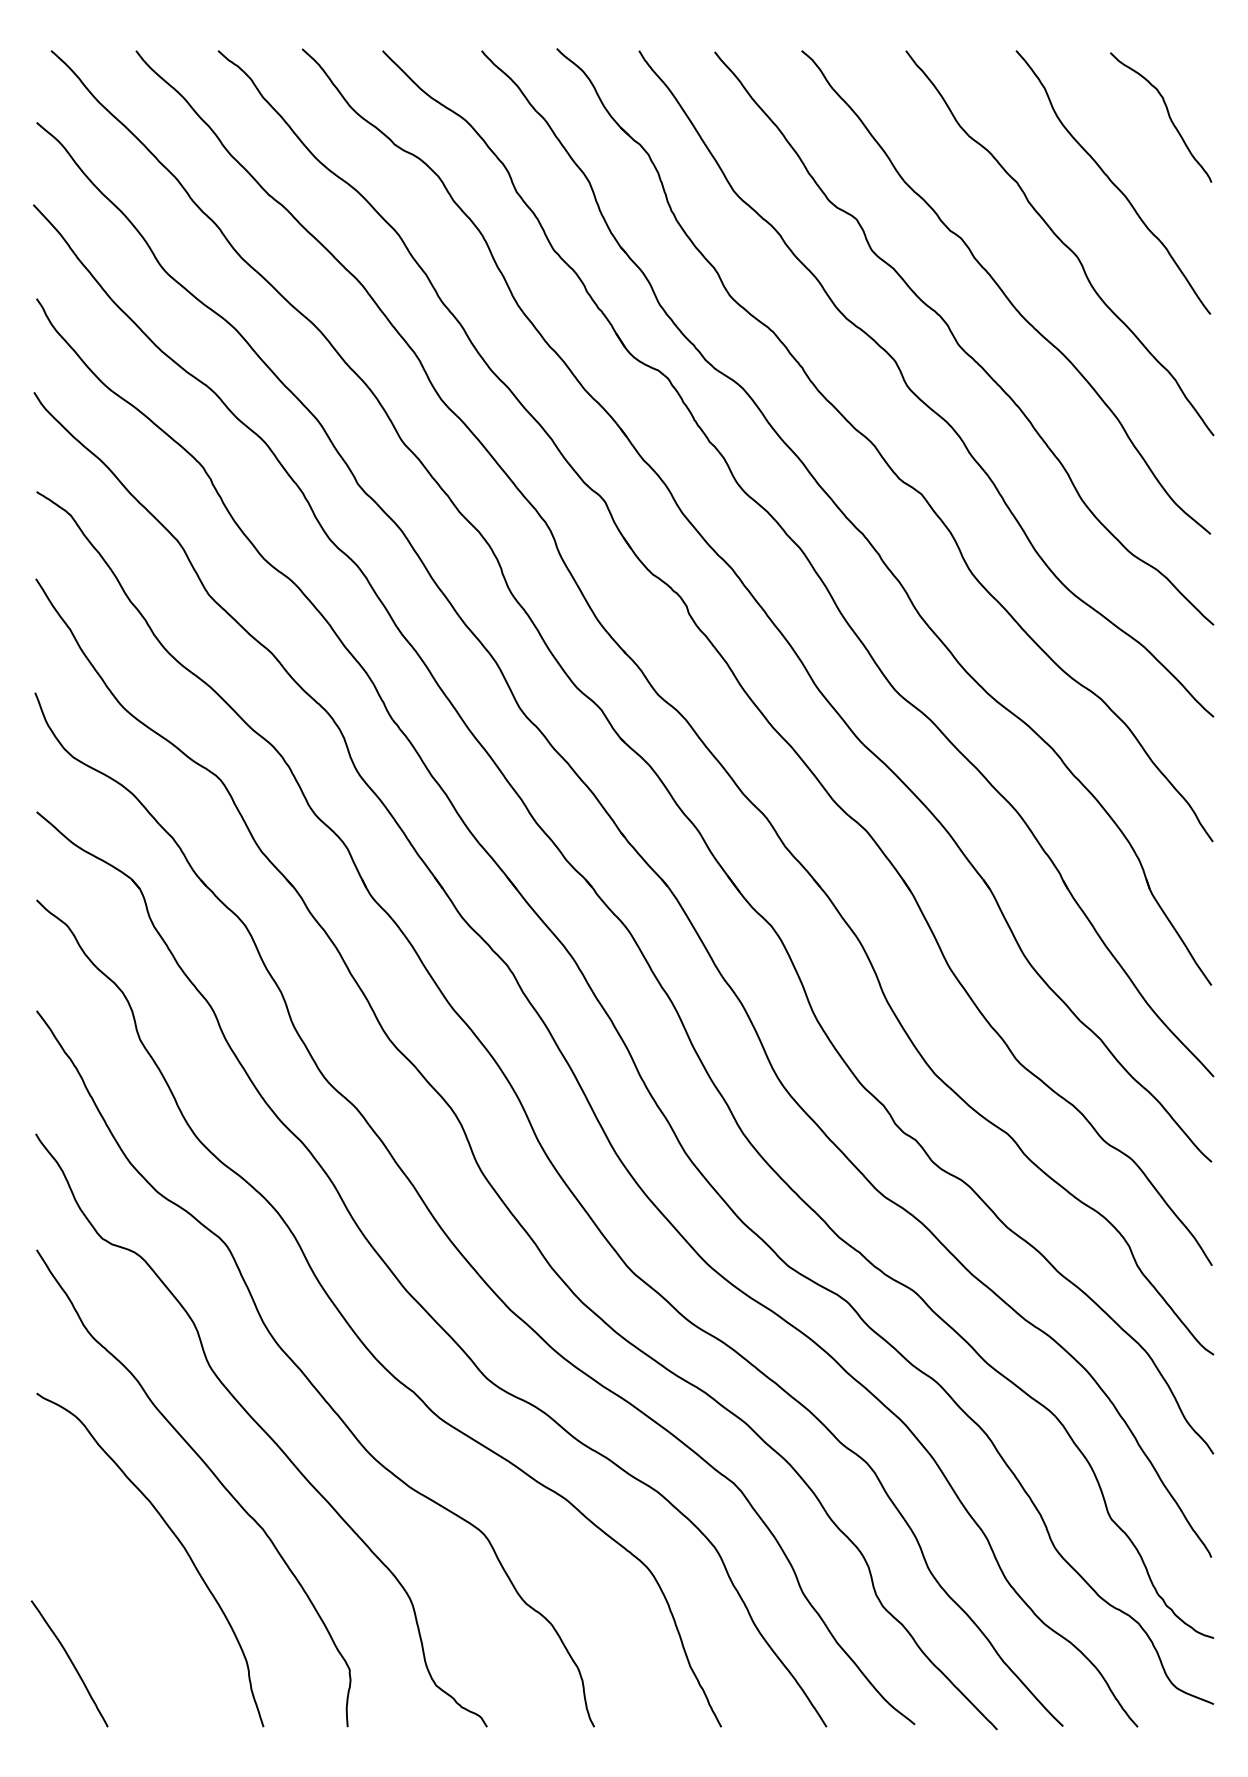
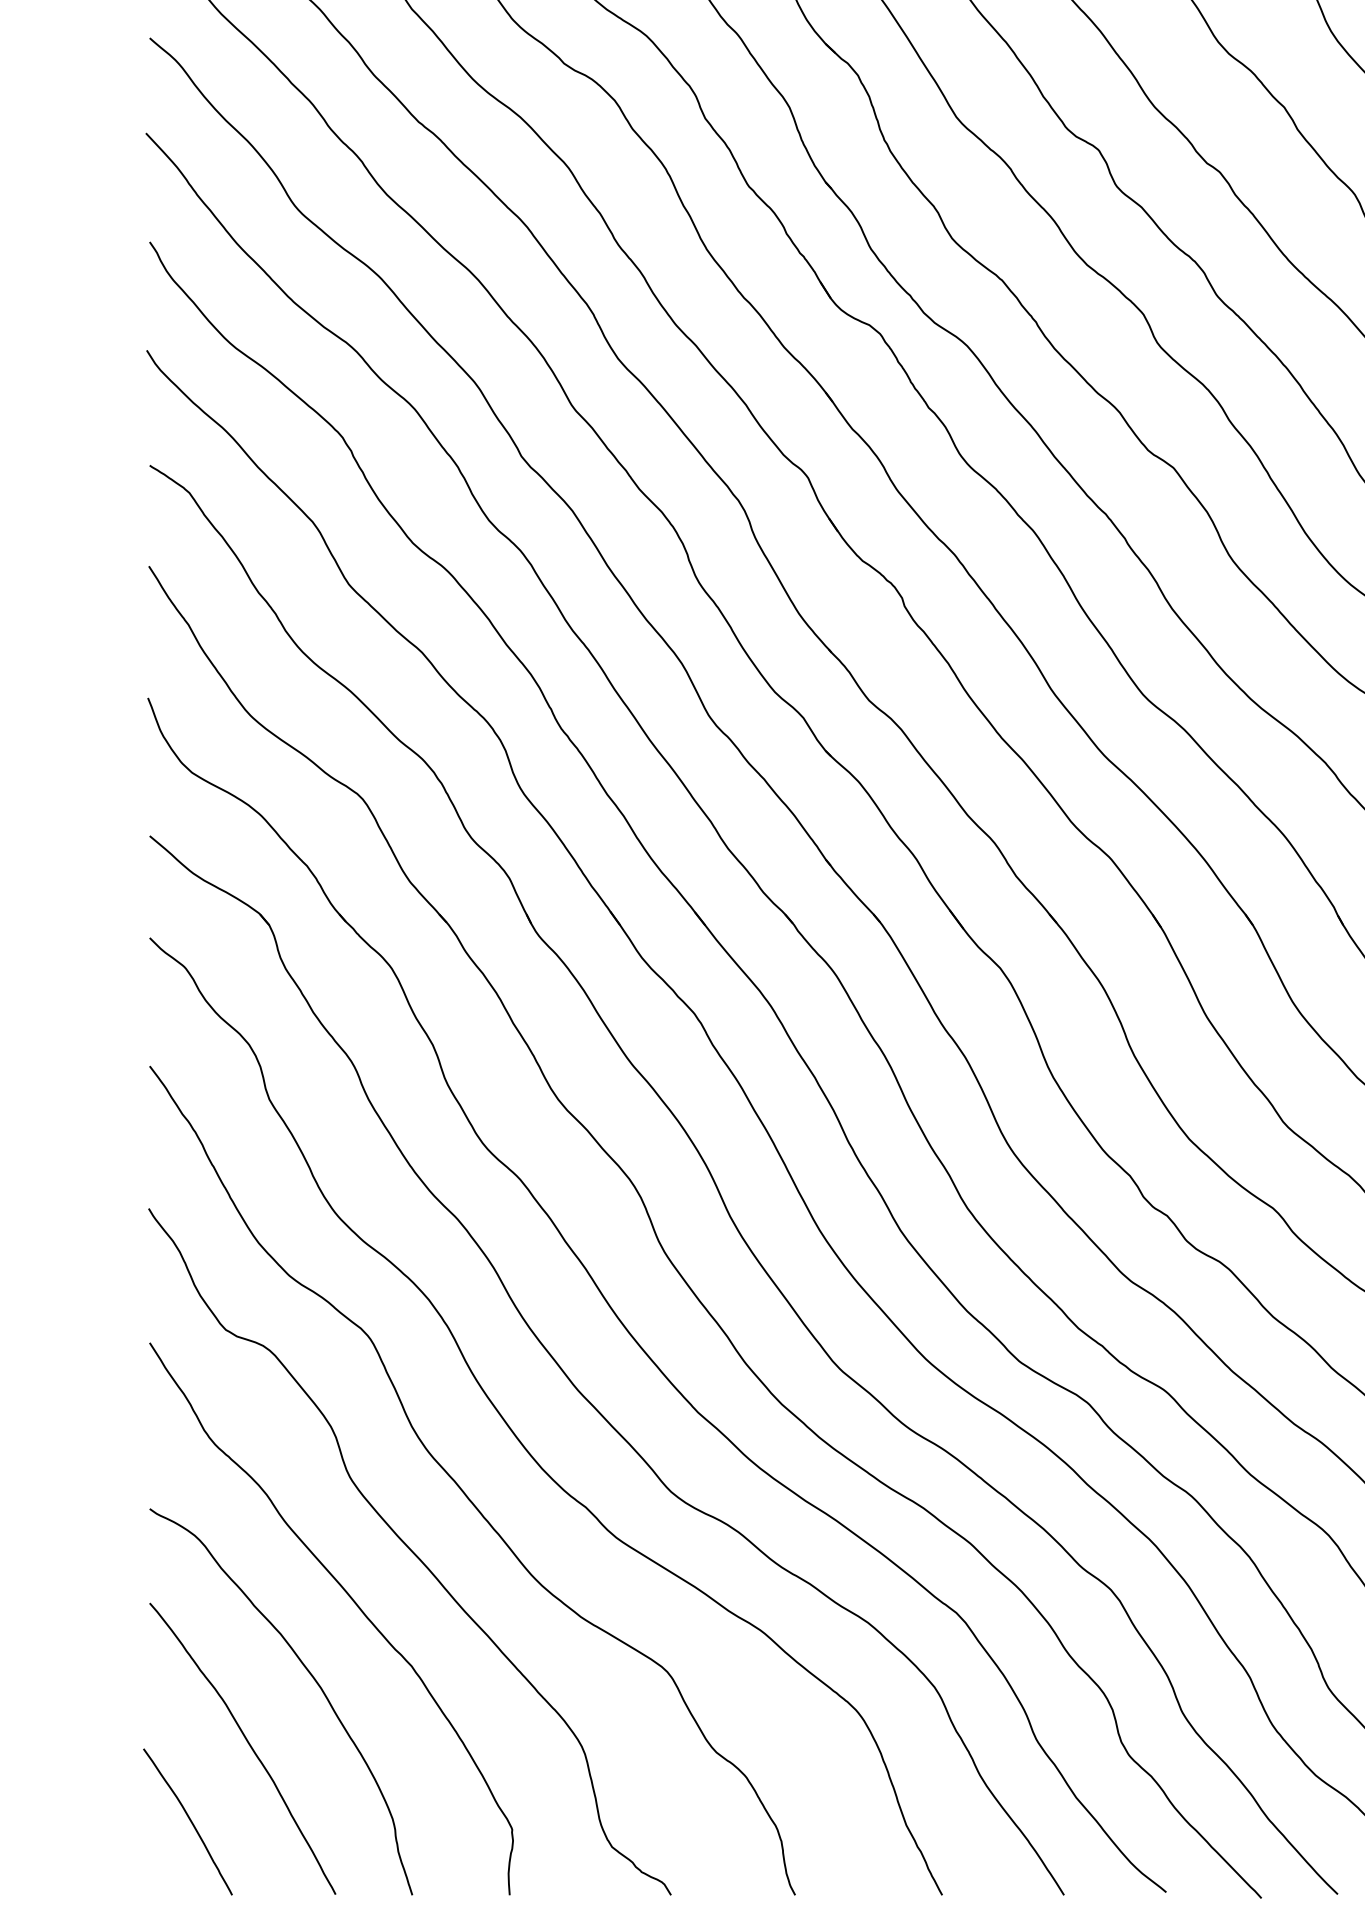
curve: (122, 1598) -> (249, 1746), added

